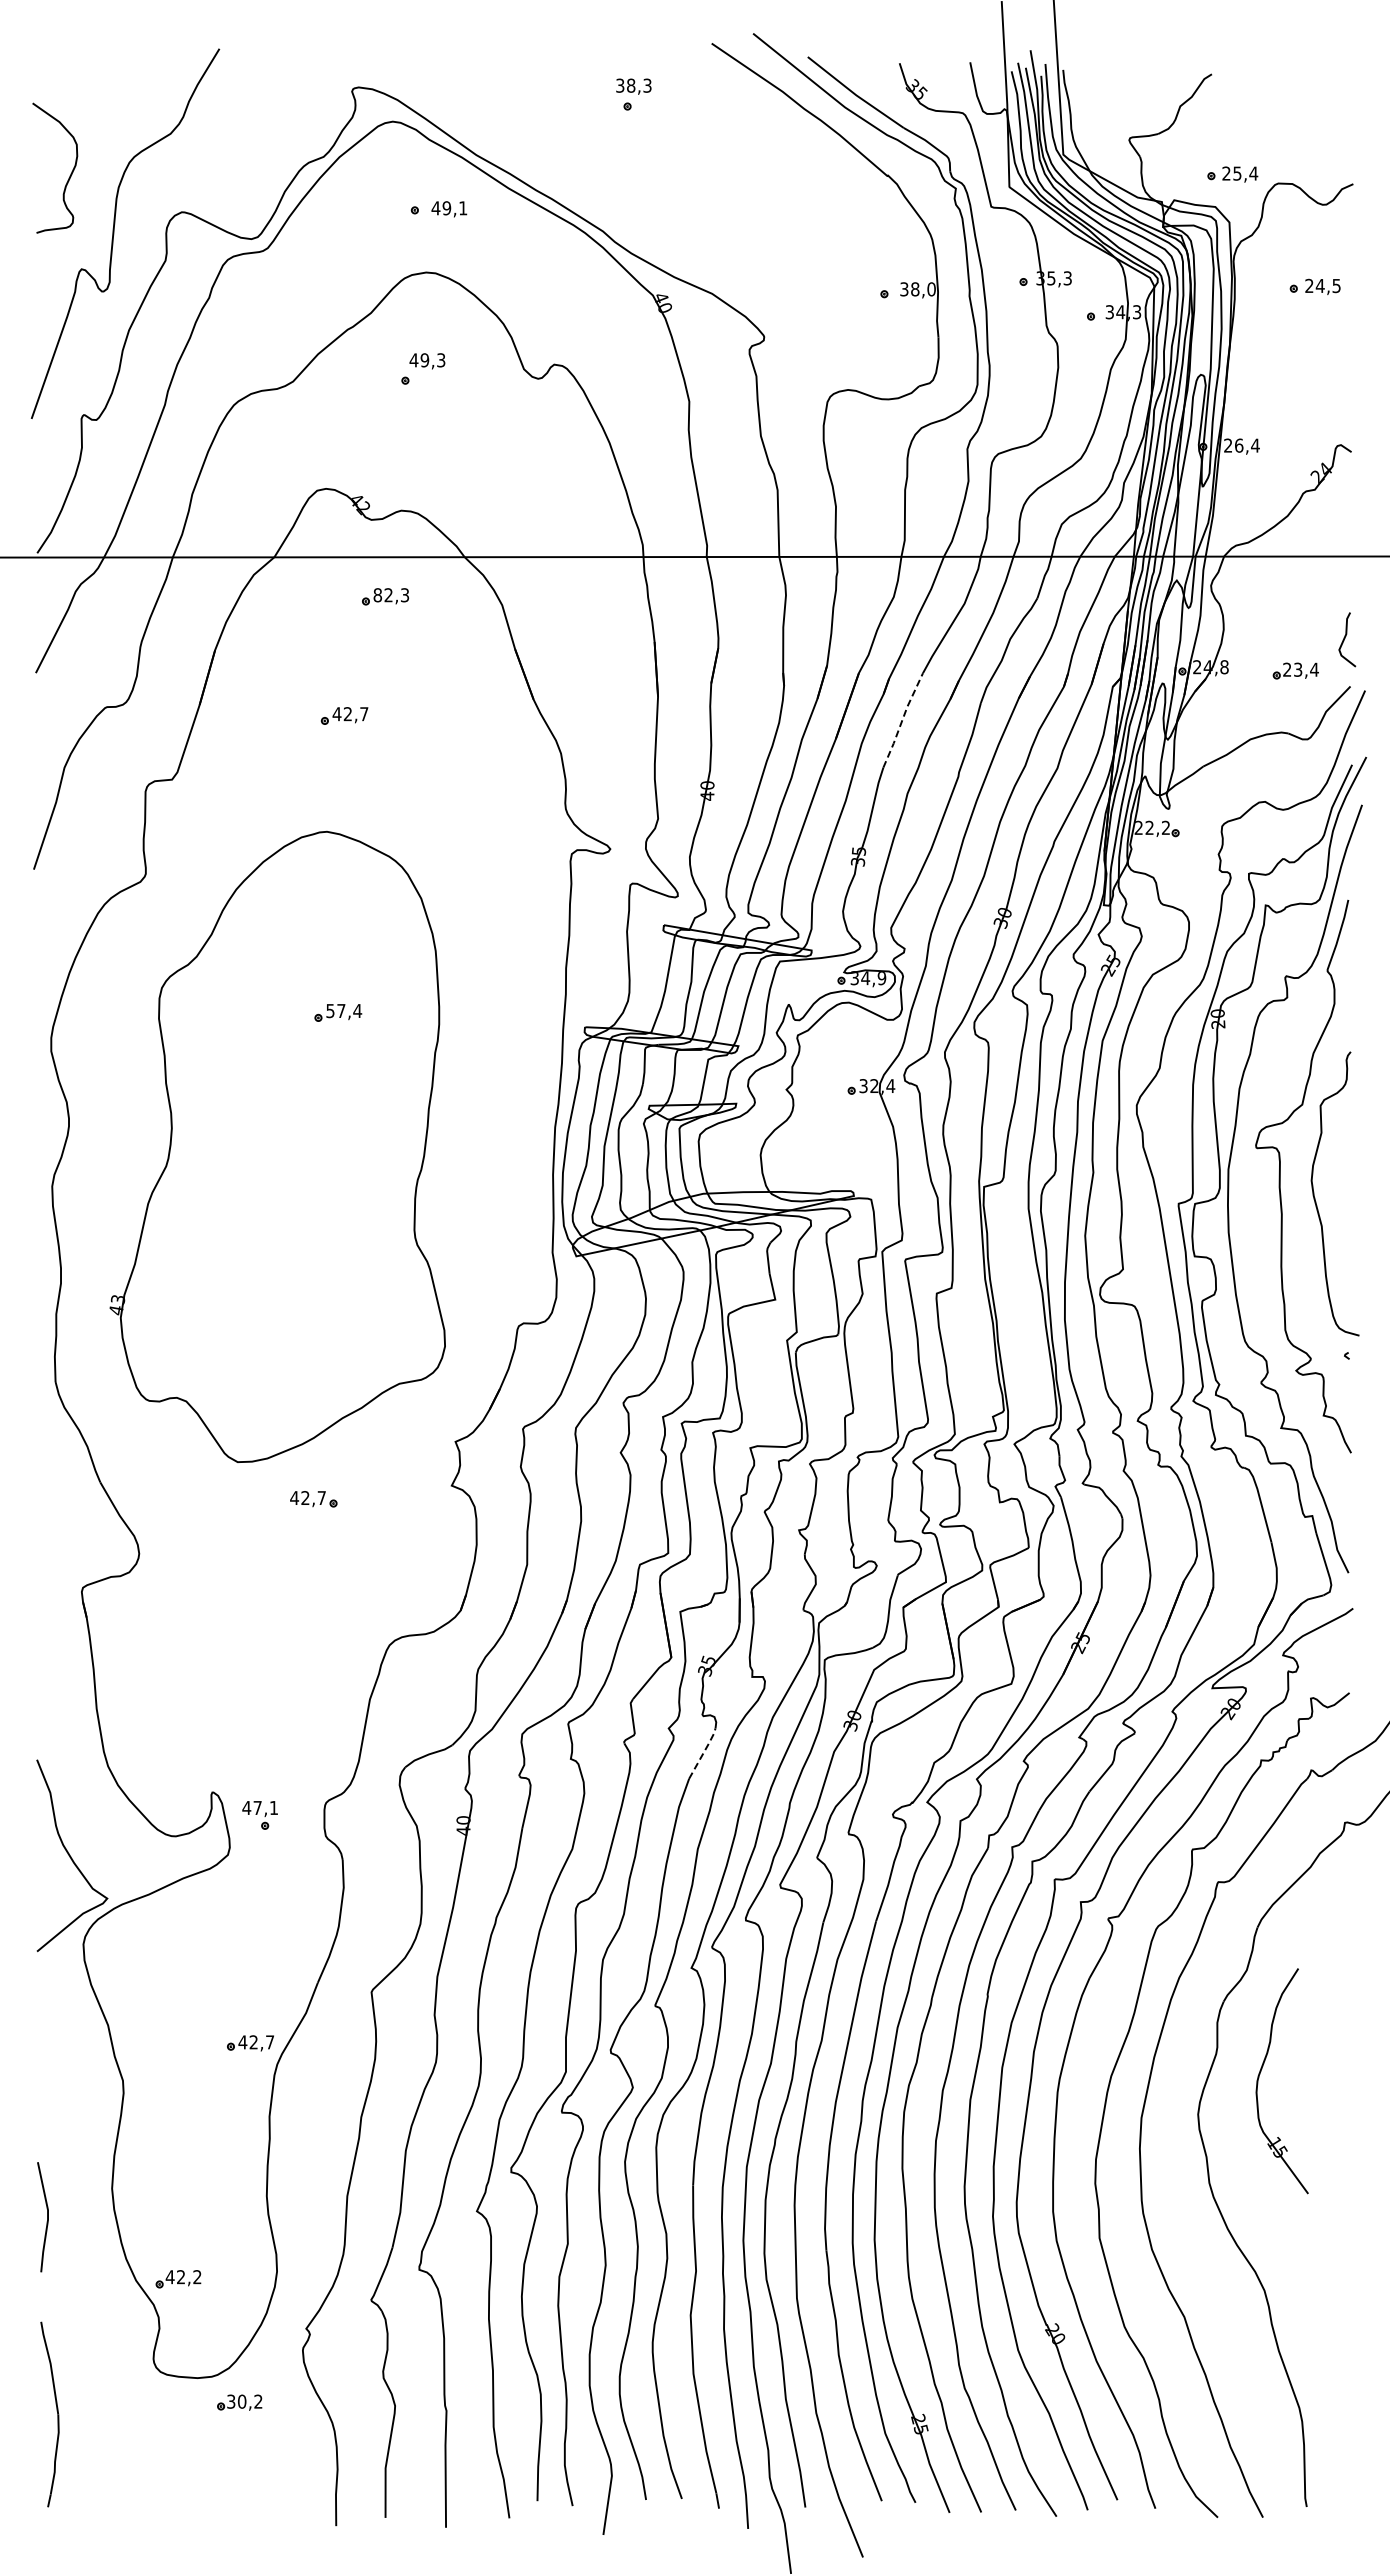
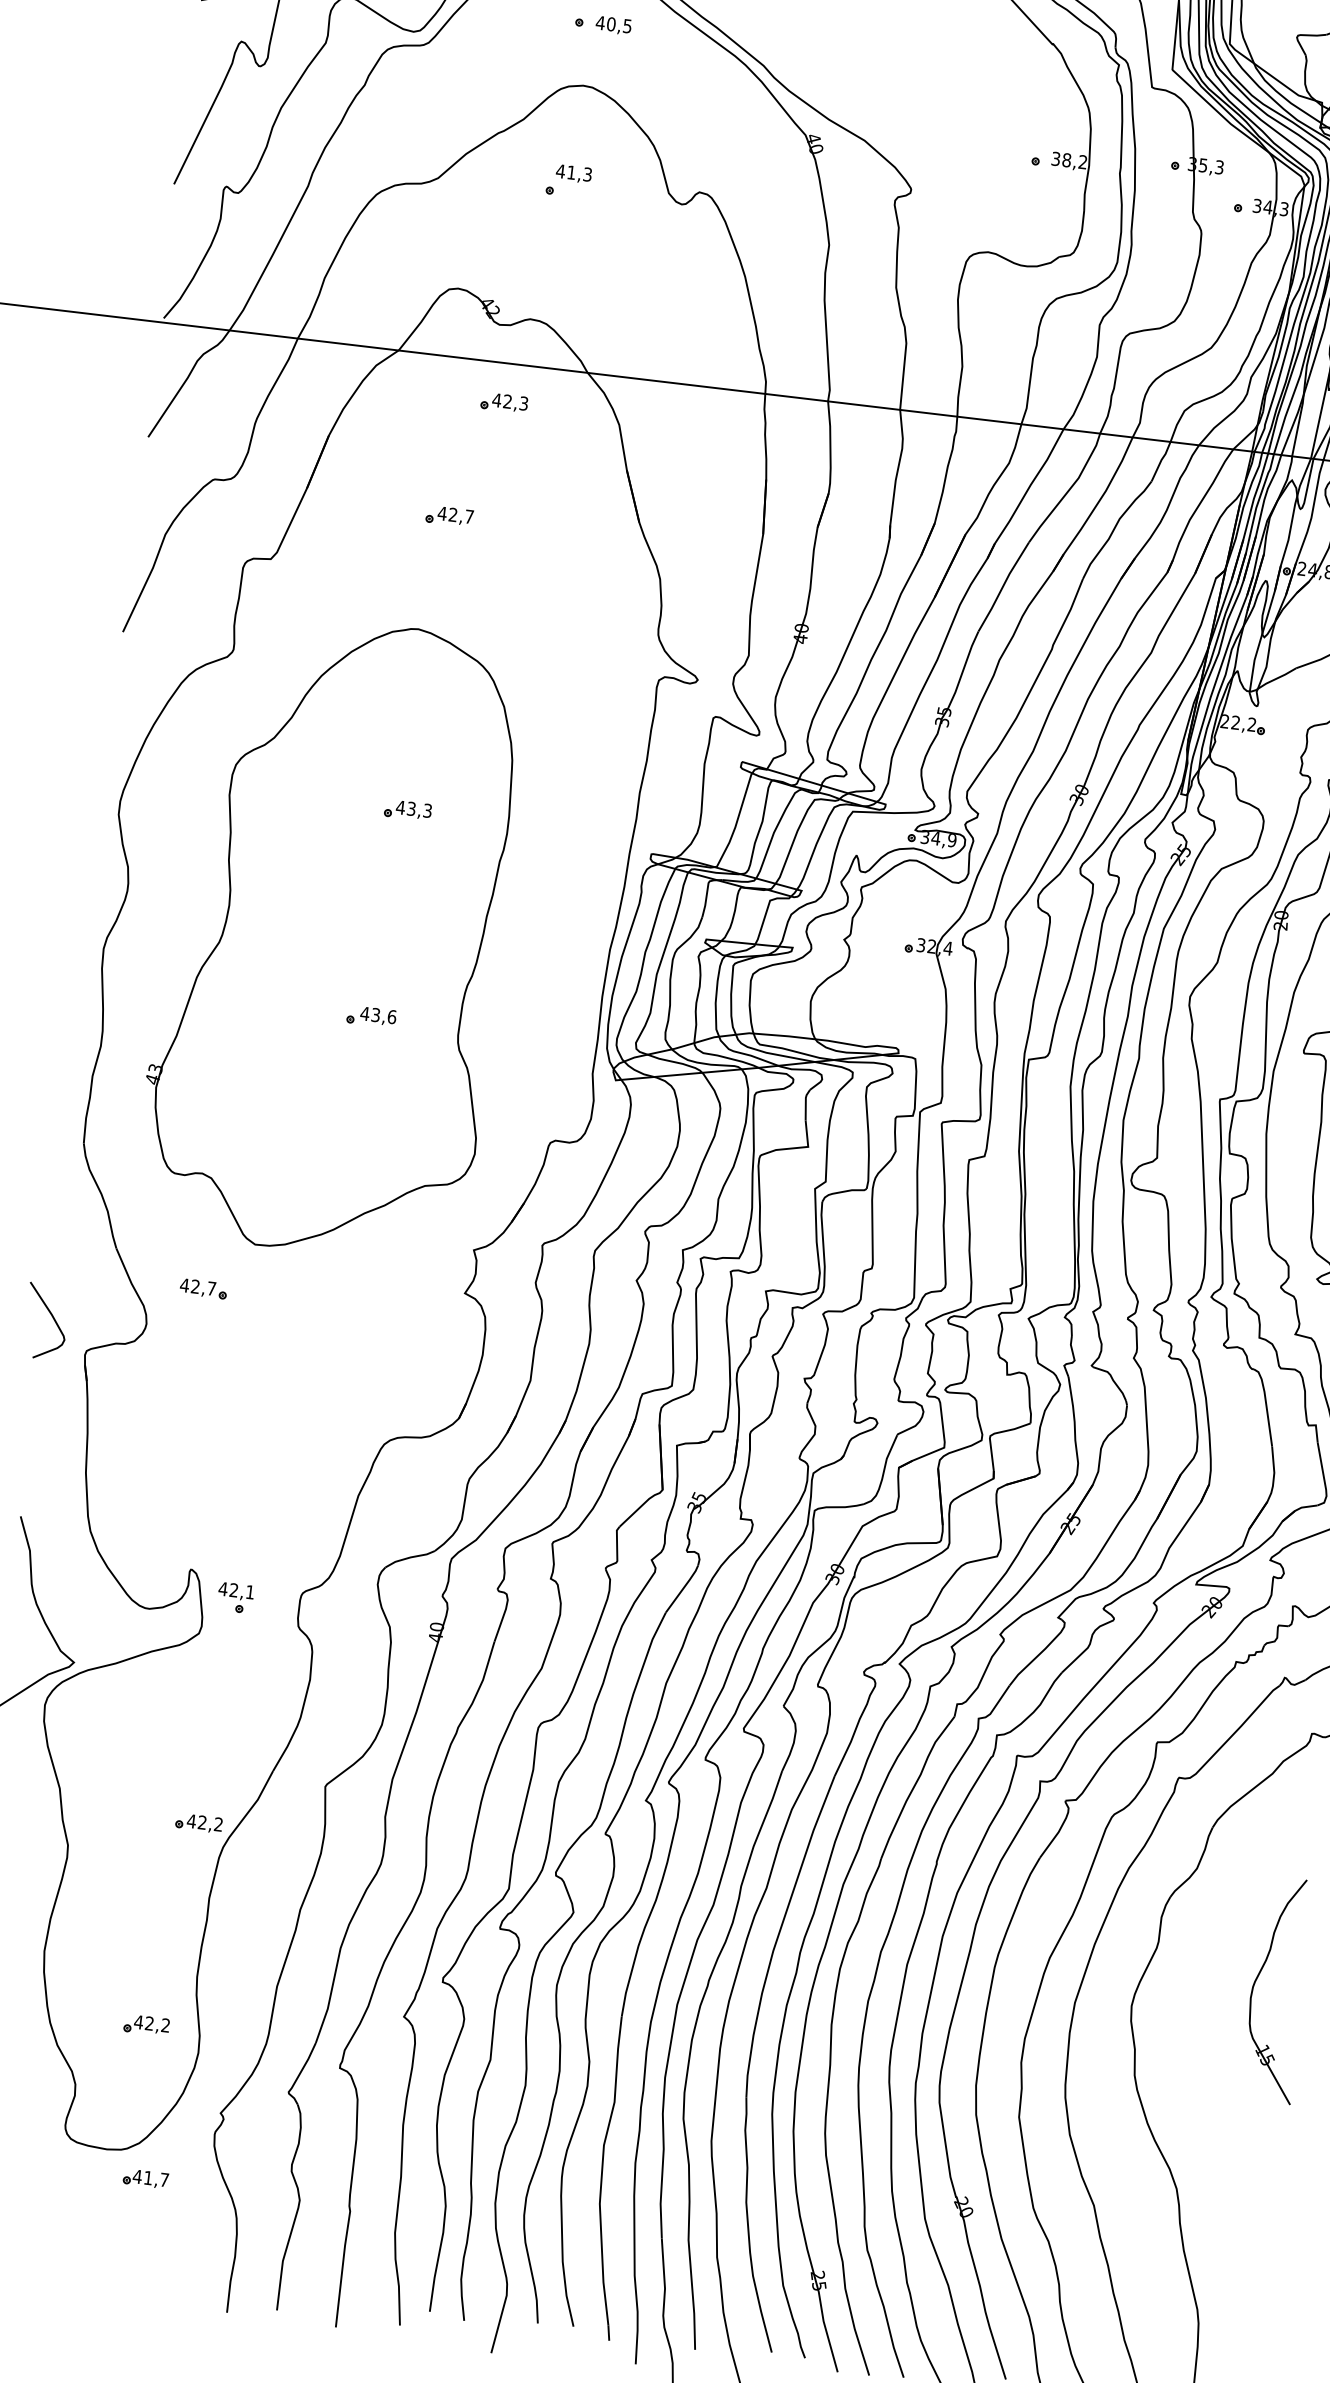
text: (454, 208) -> (618, 25), 49,1 -> 40,5
text: (931, 289) -> (1082, 162), 38,0 -> 38,2
text: (424, 360) -> (571, 172), 49,3 -> 41,3
text: (377, 595) -> (496, 400), 82,3 -> 42,3
line: (902, 720) -> (1003, 586), dashed -> solid
text: (344, 1010) -> (414, 808), 57,4 -> 43,3
part: (325, 1221) -> (370, 1016), added
part: (313, 1499) -> (203, 1289), moved
curve: (44, 1558) -> (51, 1317), added
line: (703, 1752) -> (683, 1588), dashed -> solid
text: (257, 1807) -> (233, 1589), 47,1 -> 42,1
text: (269, 2042) -> (218, 1824), 42,7 -> 42,2
part: (1260, 2074) -> (1256, 1980), moved
part: (178, 2279) -> (146, 2025), moved
text: (244, 2401) -> (150, 2178), 30,2 -> 41,7

